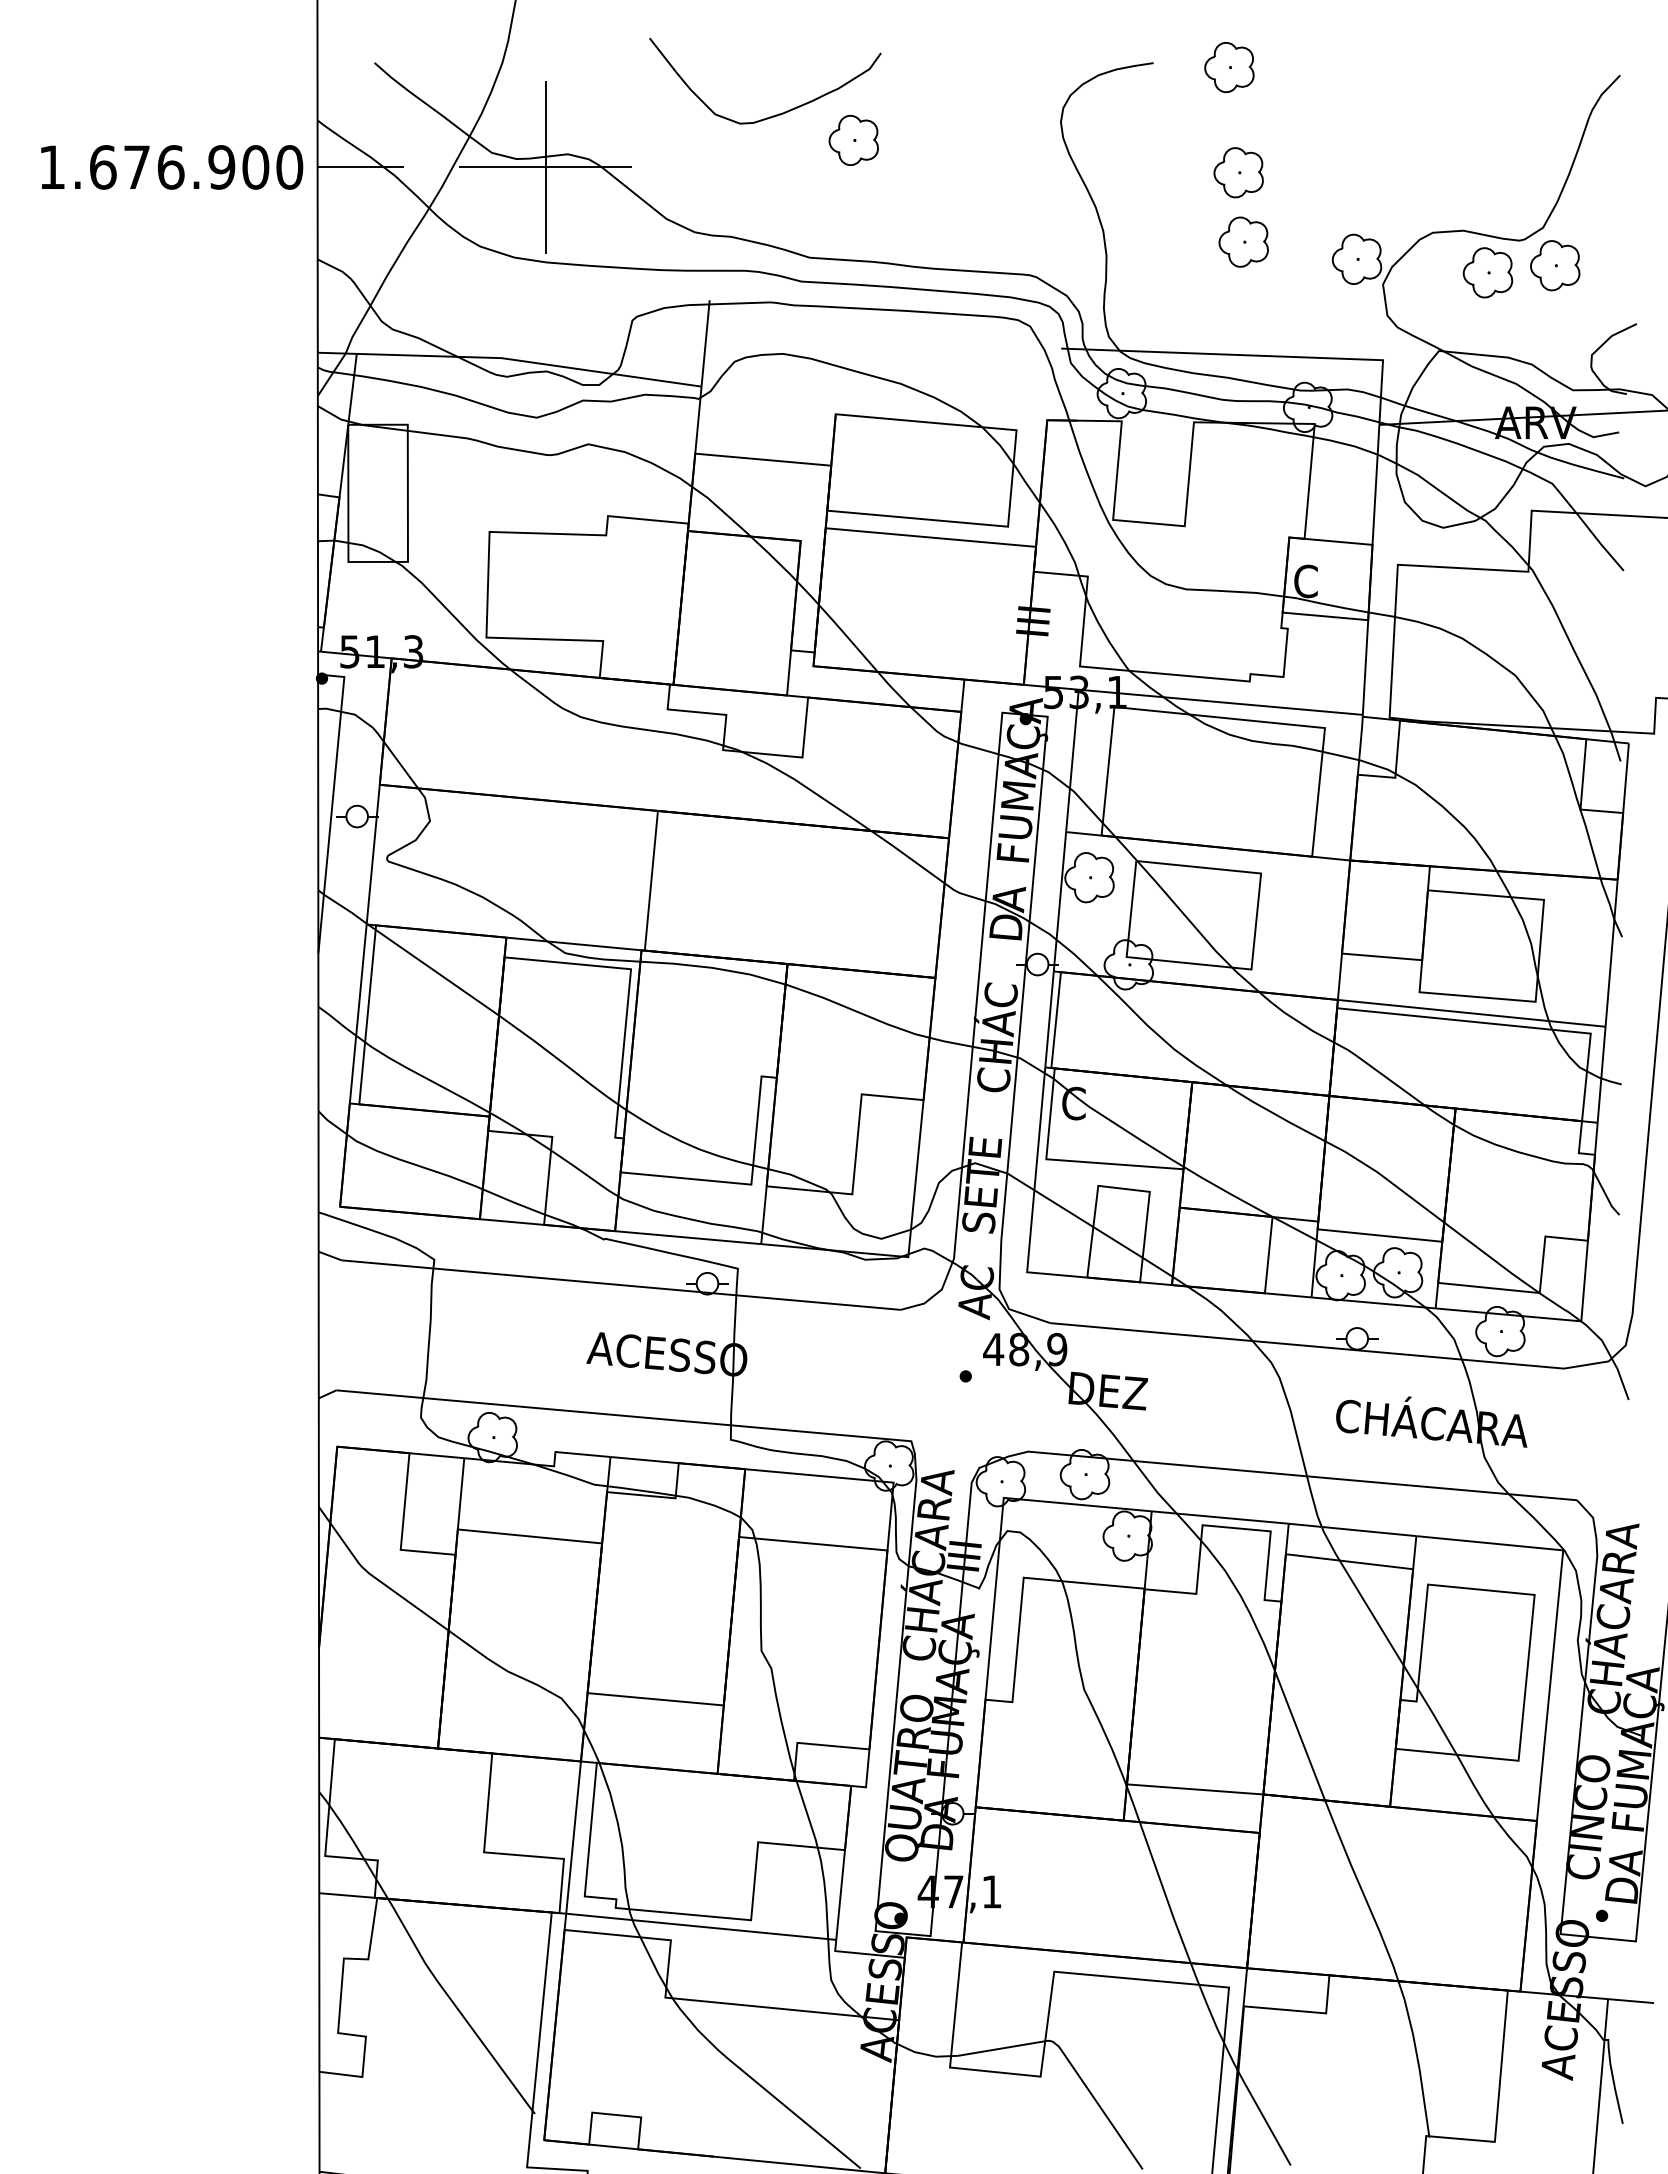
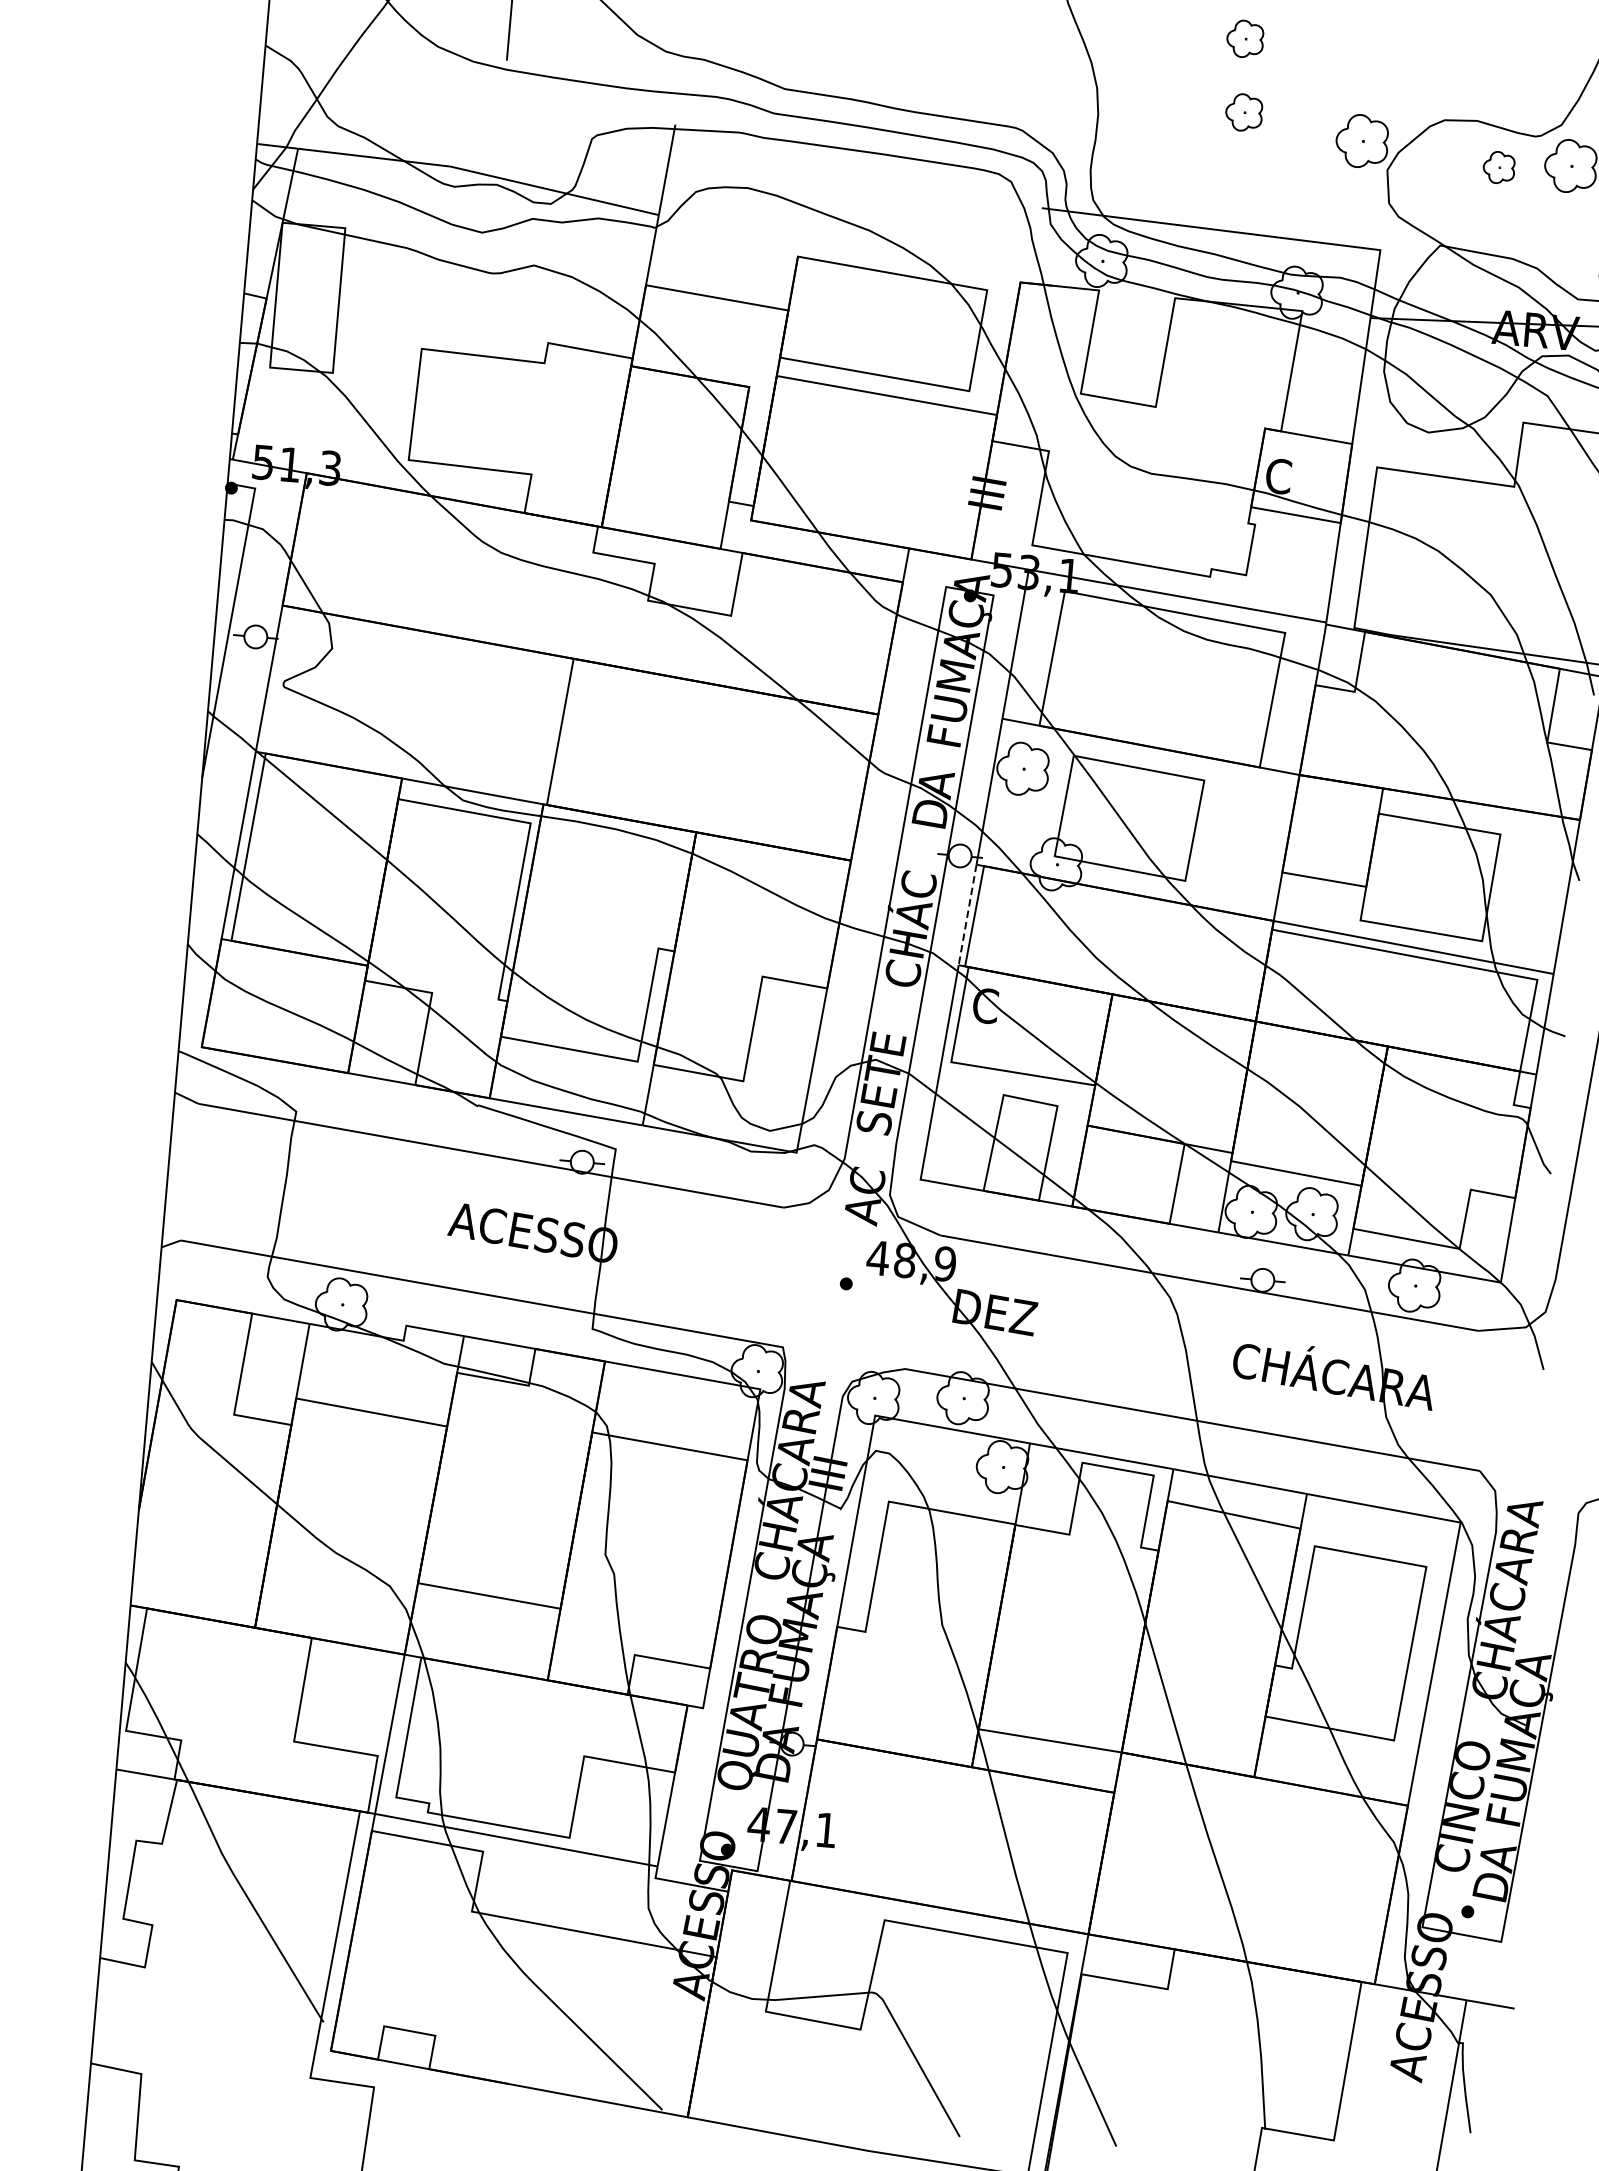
part: (1238, 172) -> (1245, 38), size x0.7
part: (1243, 241) -> (1244, 111), size x0.7
part: (1487, 272) -> (1498, 167), size x0.6
line: (1049, 1019) -> (967, 915), solid -> dashed

